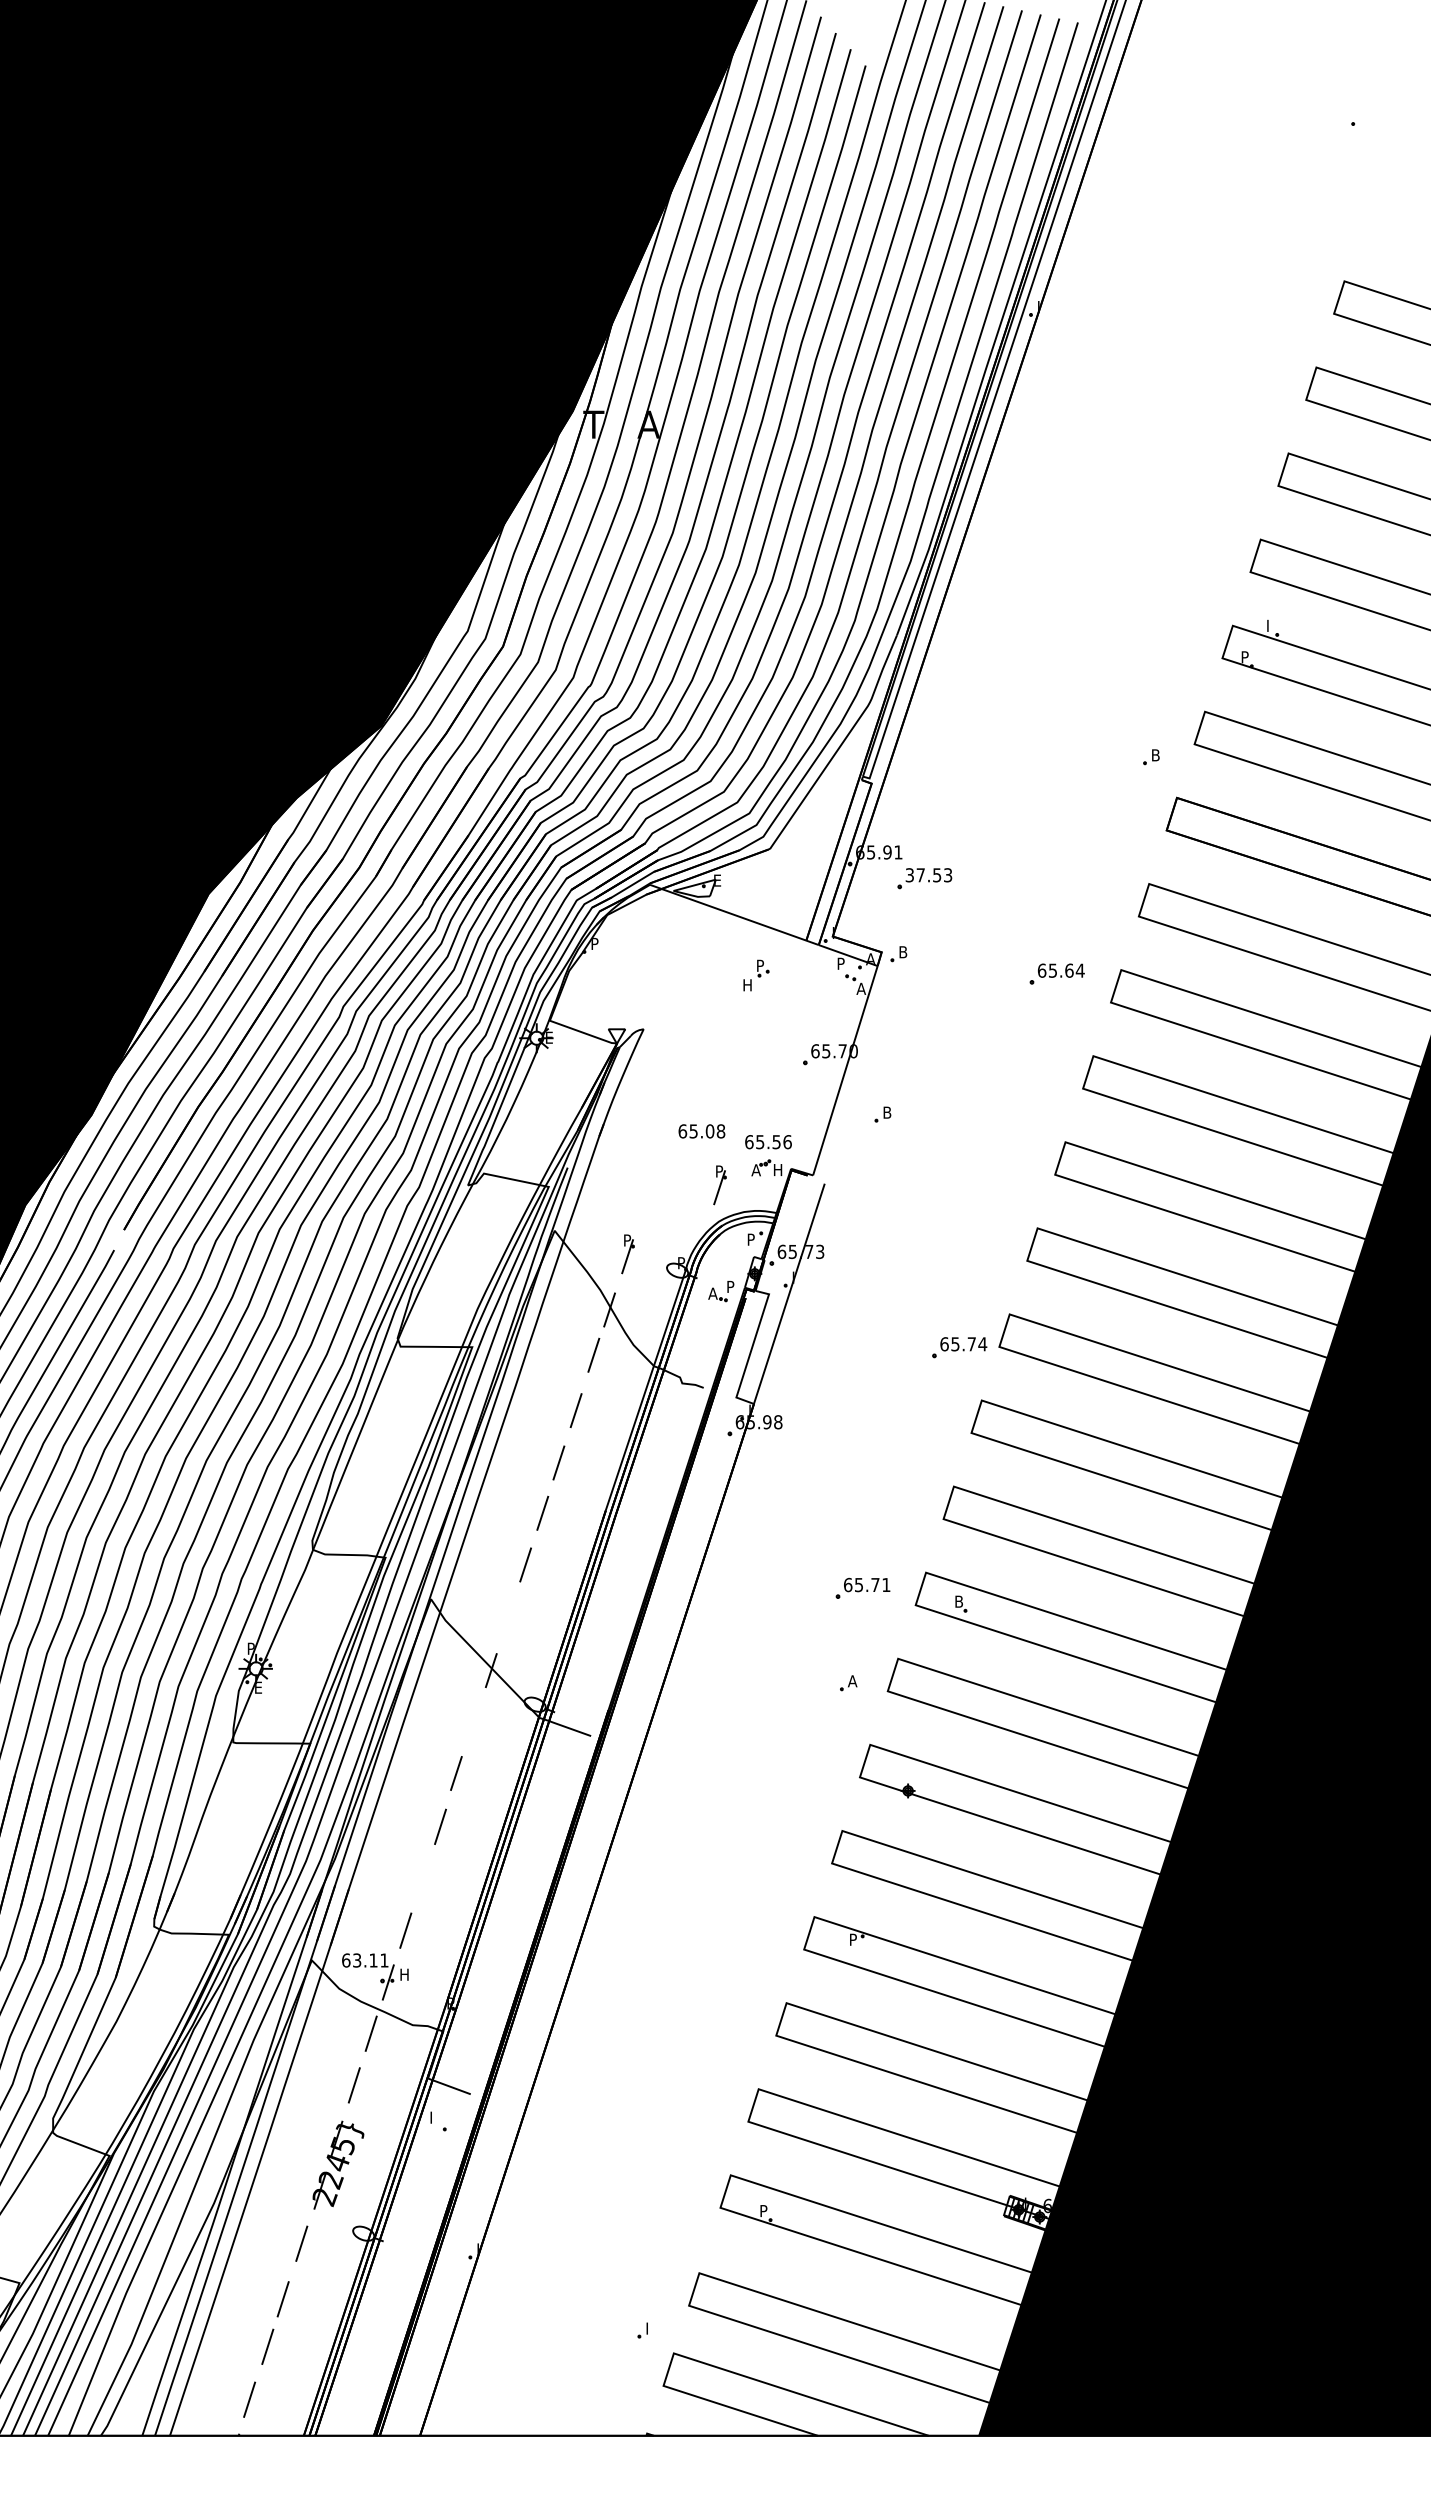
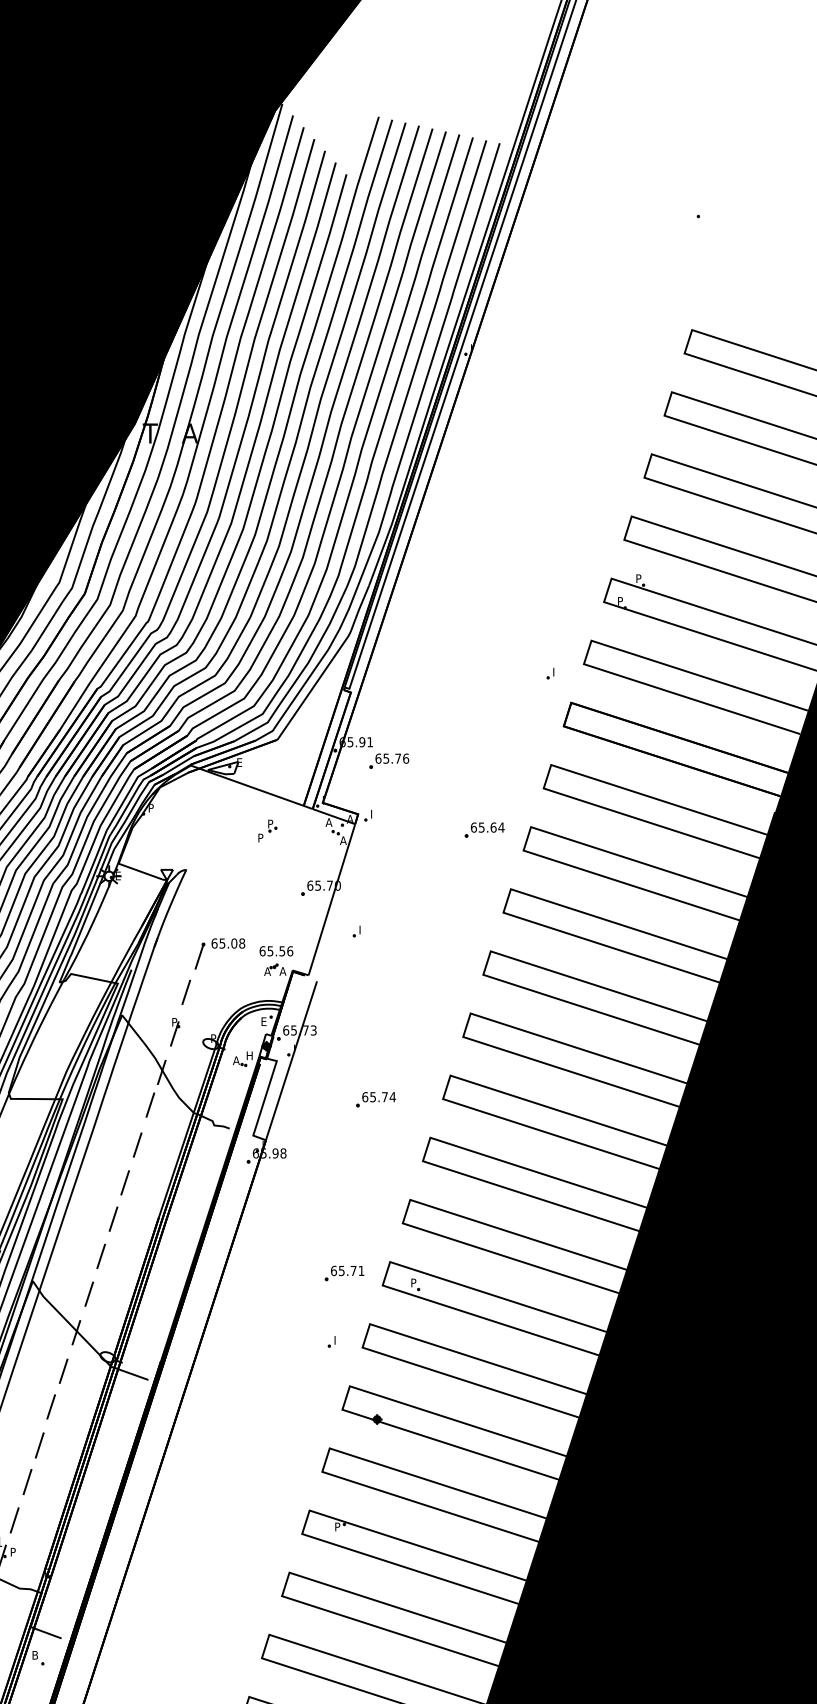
text: (1271, 622) -> (639, 576), I -> P
text: (1156, 755) -> (556, 672), B -> I
text: (928, 875) -> (391, 758), 37.53 -> 65.76
text: (904, 952) -> (374, 814), B -> I
text: (841, 963) -> (329, 822), P -> A
text: (748, 985) -> (262, 838), H -> P
text: (888, 1112) -> (363, 929), B -> I
part: (662, 1148) -> (199, 955), added
text: (777, 1169) -> (282, 971), H -> A
part: (719, 1185) -> (241, 982), removed
line: (643, 1198) -> (186, 991), added
text: (751, 1239) -> (264, 1021), P -> E
text: (731, 1286) -> (249, 1055), P -> H
part: (959, 1347) -> (376, 1099), moved
text: (959, 1601) -> (414, 1282), B -> P
line: (508, 1616) -> (88, 1293), added
text: (852, 1681) -> (337, 1340), A -> I
line: (473, 1723) -> (63, 1370), added
line: (423, 1877) -> (27, 1482), added
text: (405, 1974) -> (14, 1552), H -> P
text: (435, 2117) -> (36, 1655), I -> B

